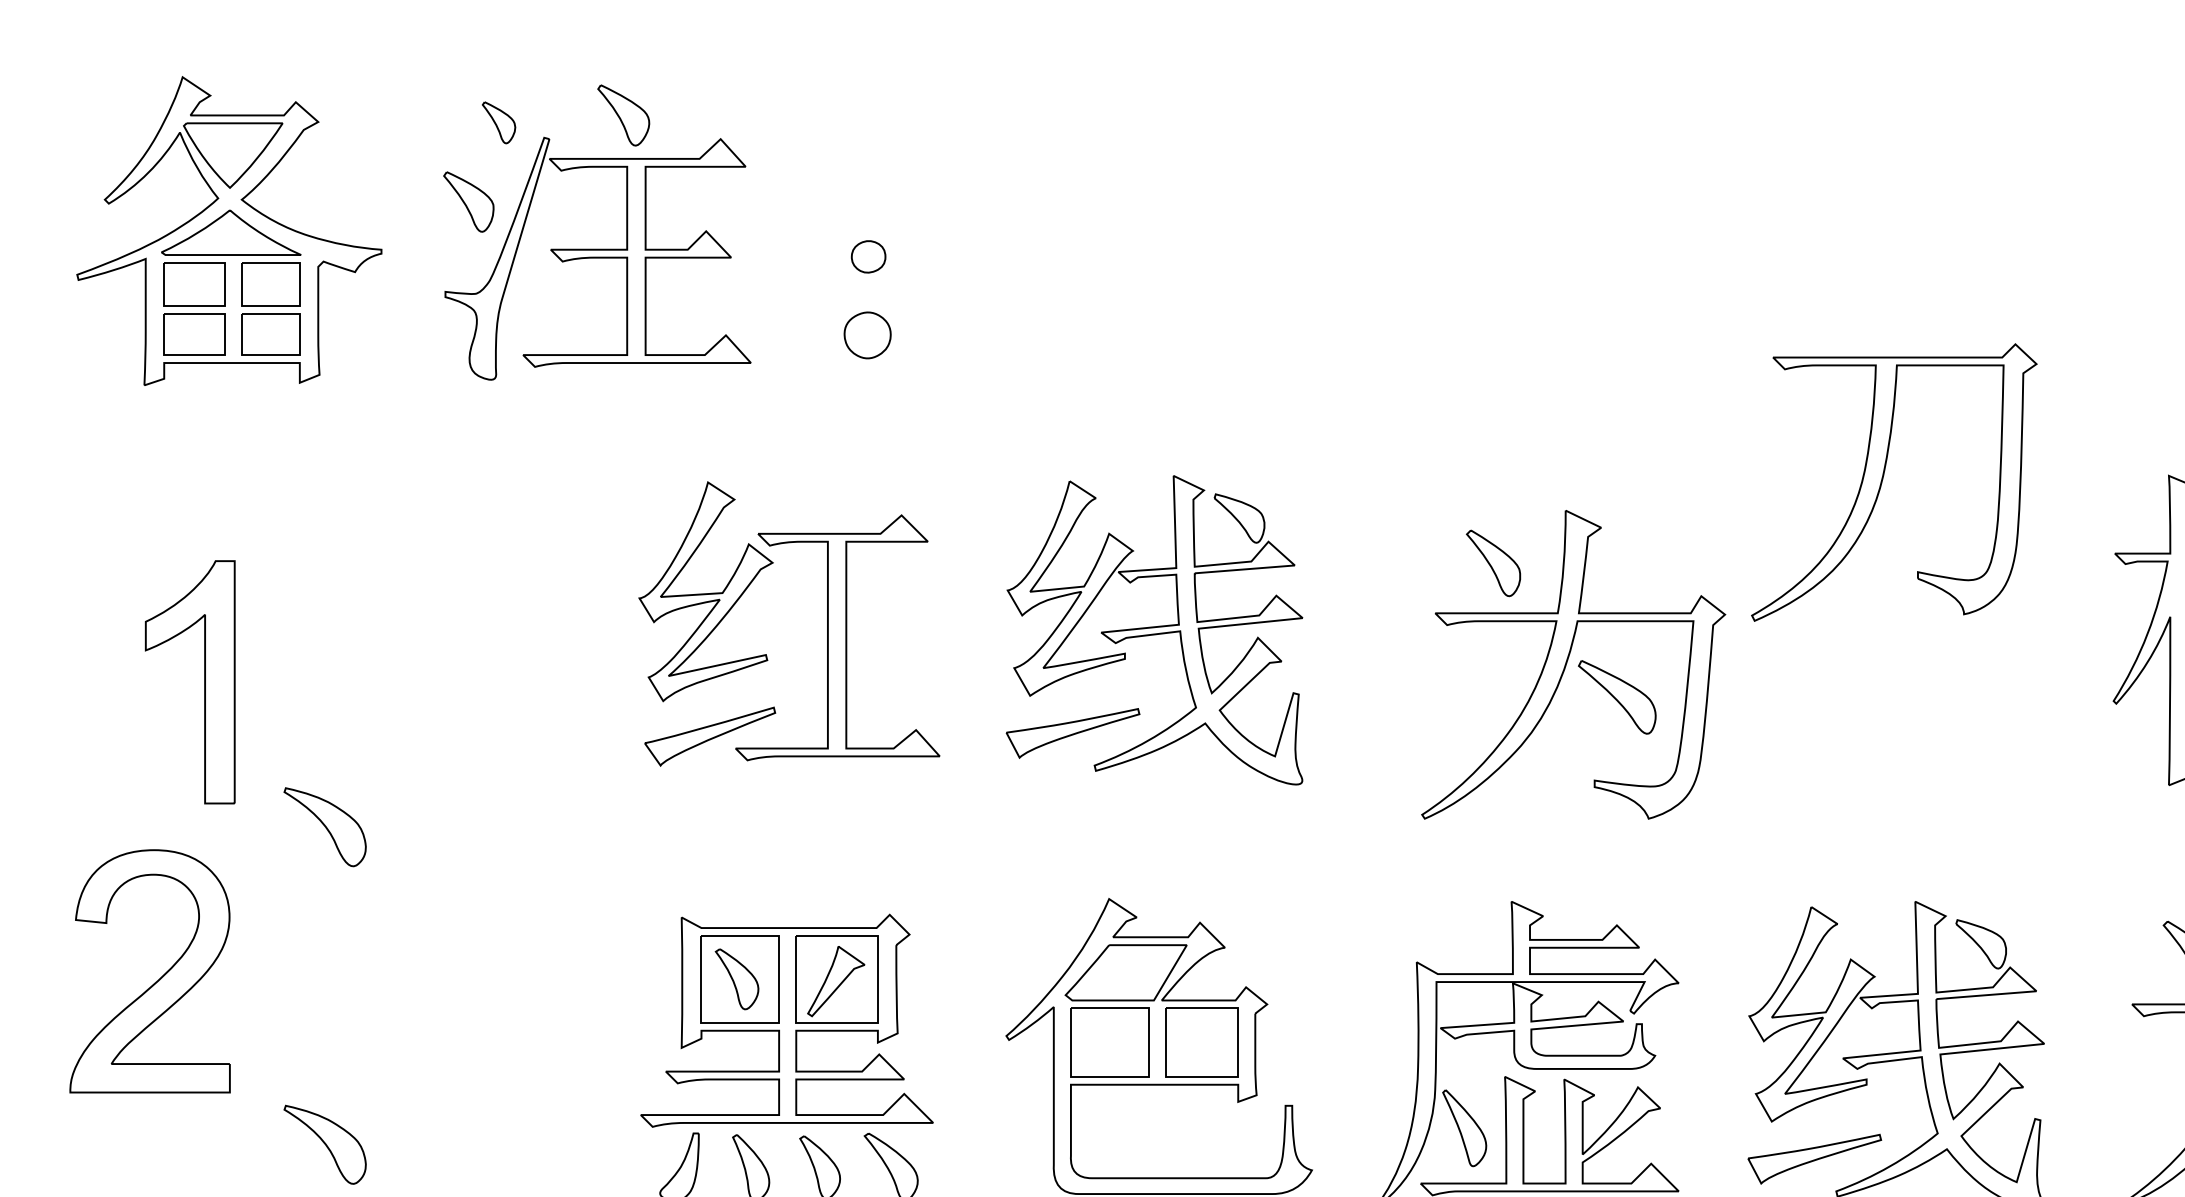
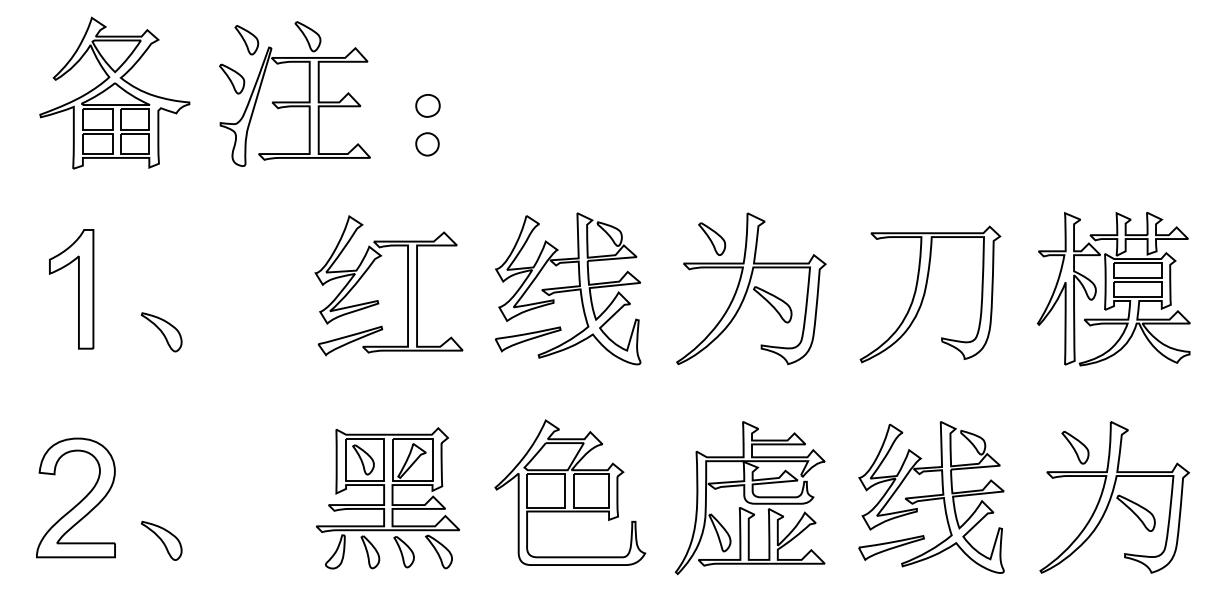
part: (498, 123) -> (246, 40), size x1.43
part: (867, 256) -> (427, 105), size x1.43
part: (1894, 482) -> (930, 294), moved
part: (1573, 664) -> (751, 288), moved
part: (204, 682) -> (78, 289), moved
part: (324, 827) -> (161, 332), moved
part: (149, 970) -> (75, 497), moved

